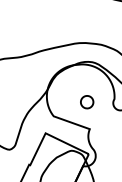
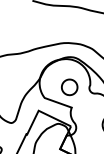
part: (86, 102) -> (69, 87), size x1.67

